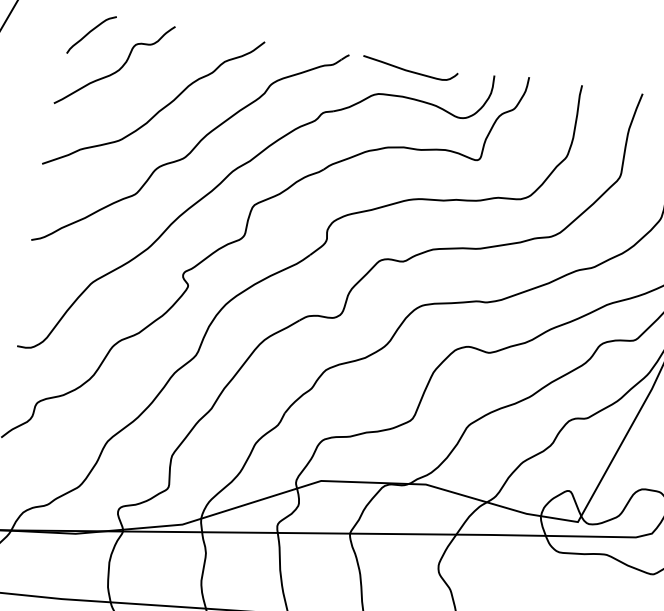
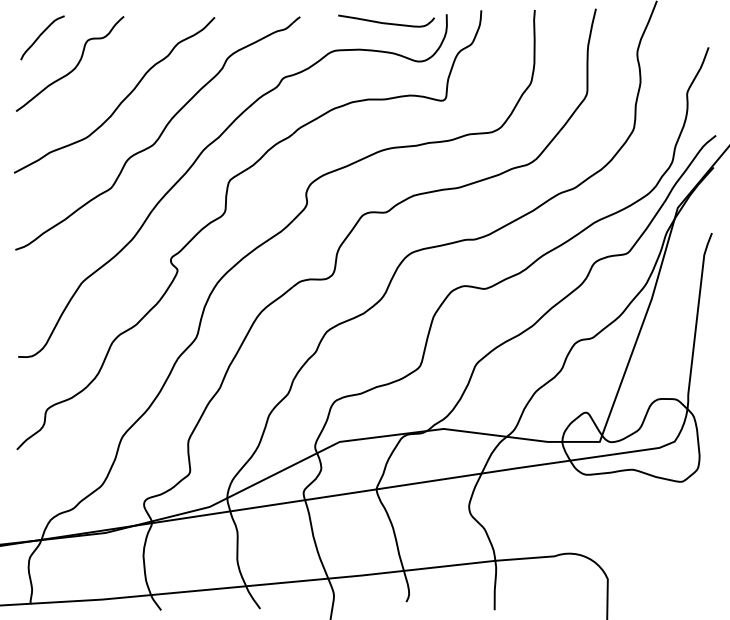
curve: (409, 70) -> (386, 22), moved

